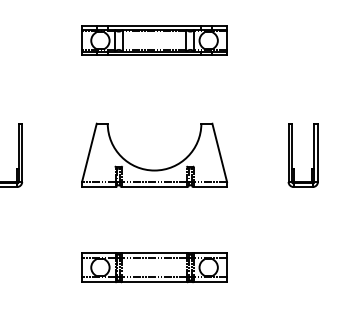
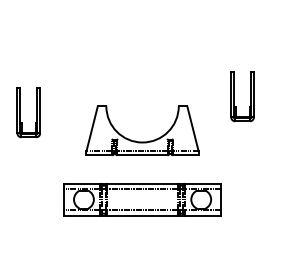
part: (154, 39) -> (142, 23), removed
part: (292, 155) -> (234, 96), moved
part: (154, 169) -> (142, 141), moved
part: (154, 267) -> (142, 199), size x1.4

